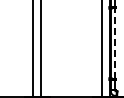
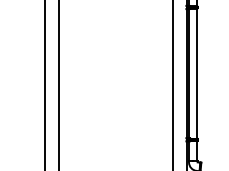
line: (115, 43) -> (197, 73), dashed -> solid

